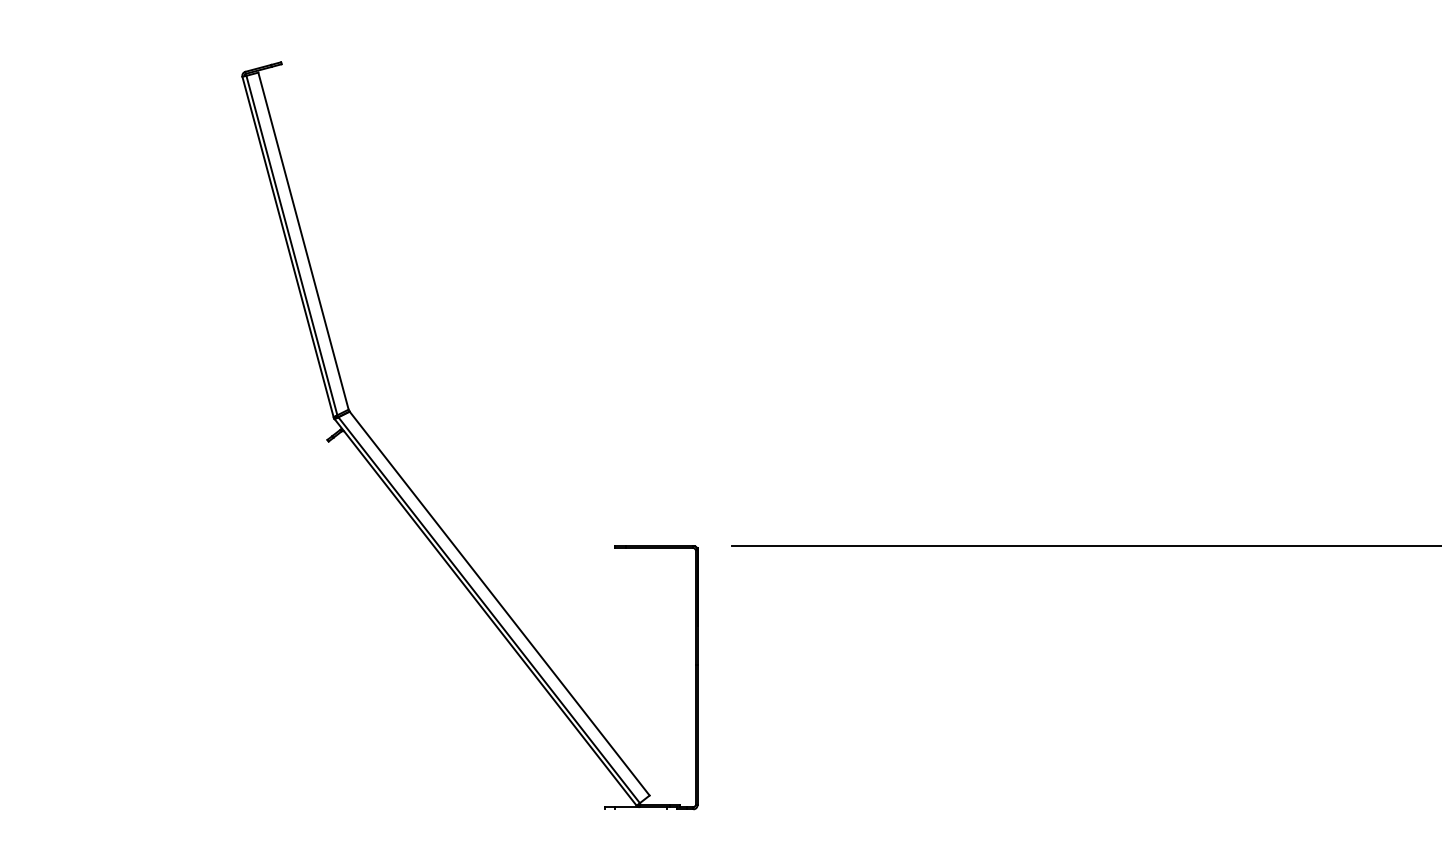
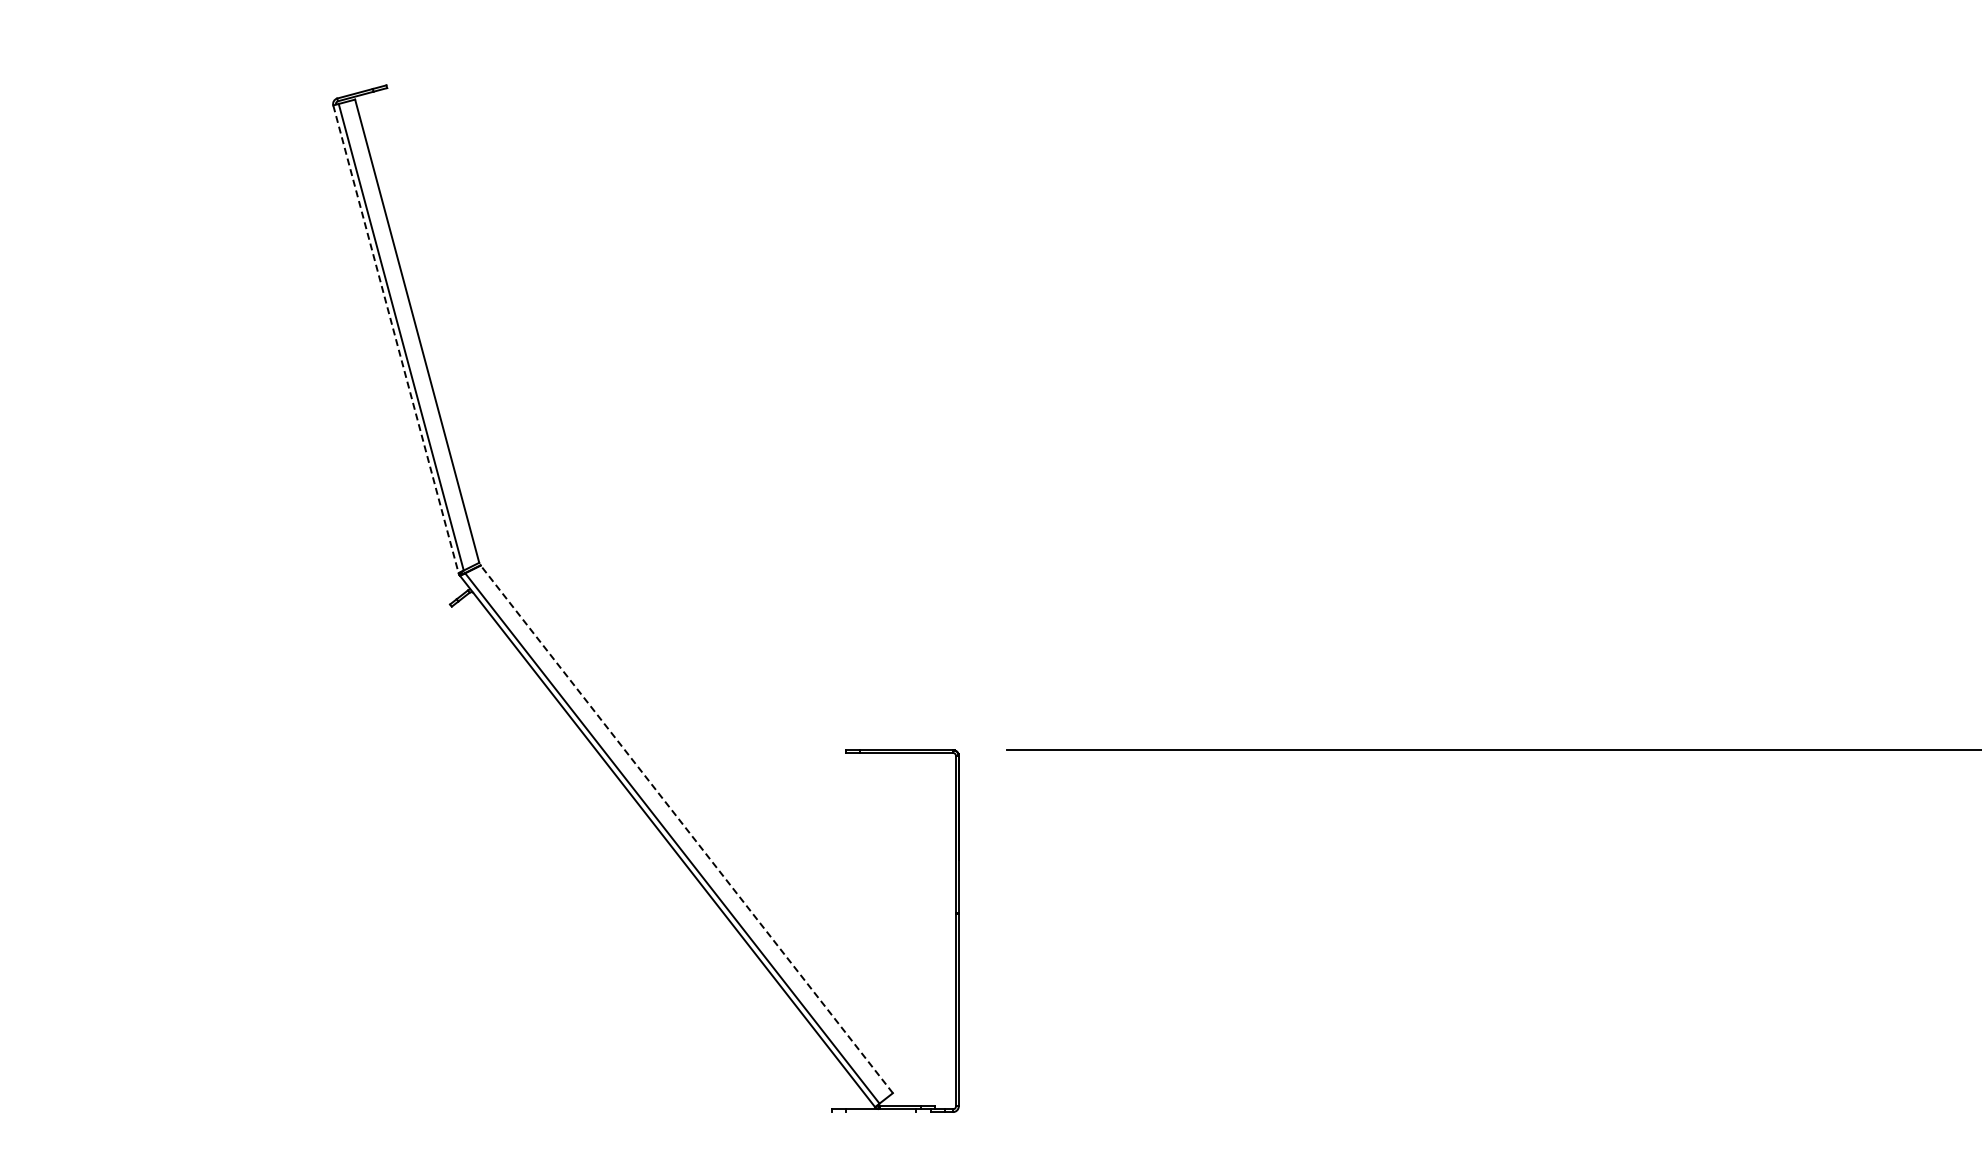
line: (288, 247) -> (396, 339), solid -> dashed
line: (499, 603) -> (686, 829), solid -> dashed

